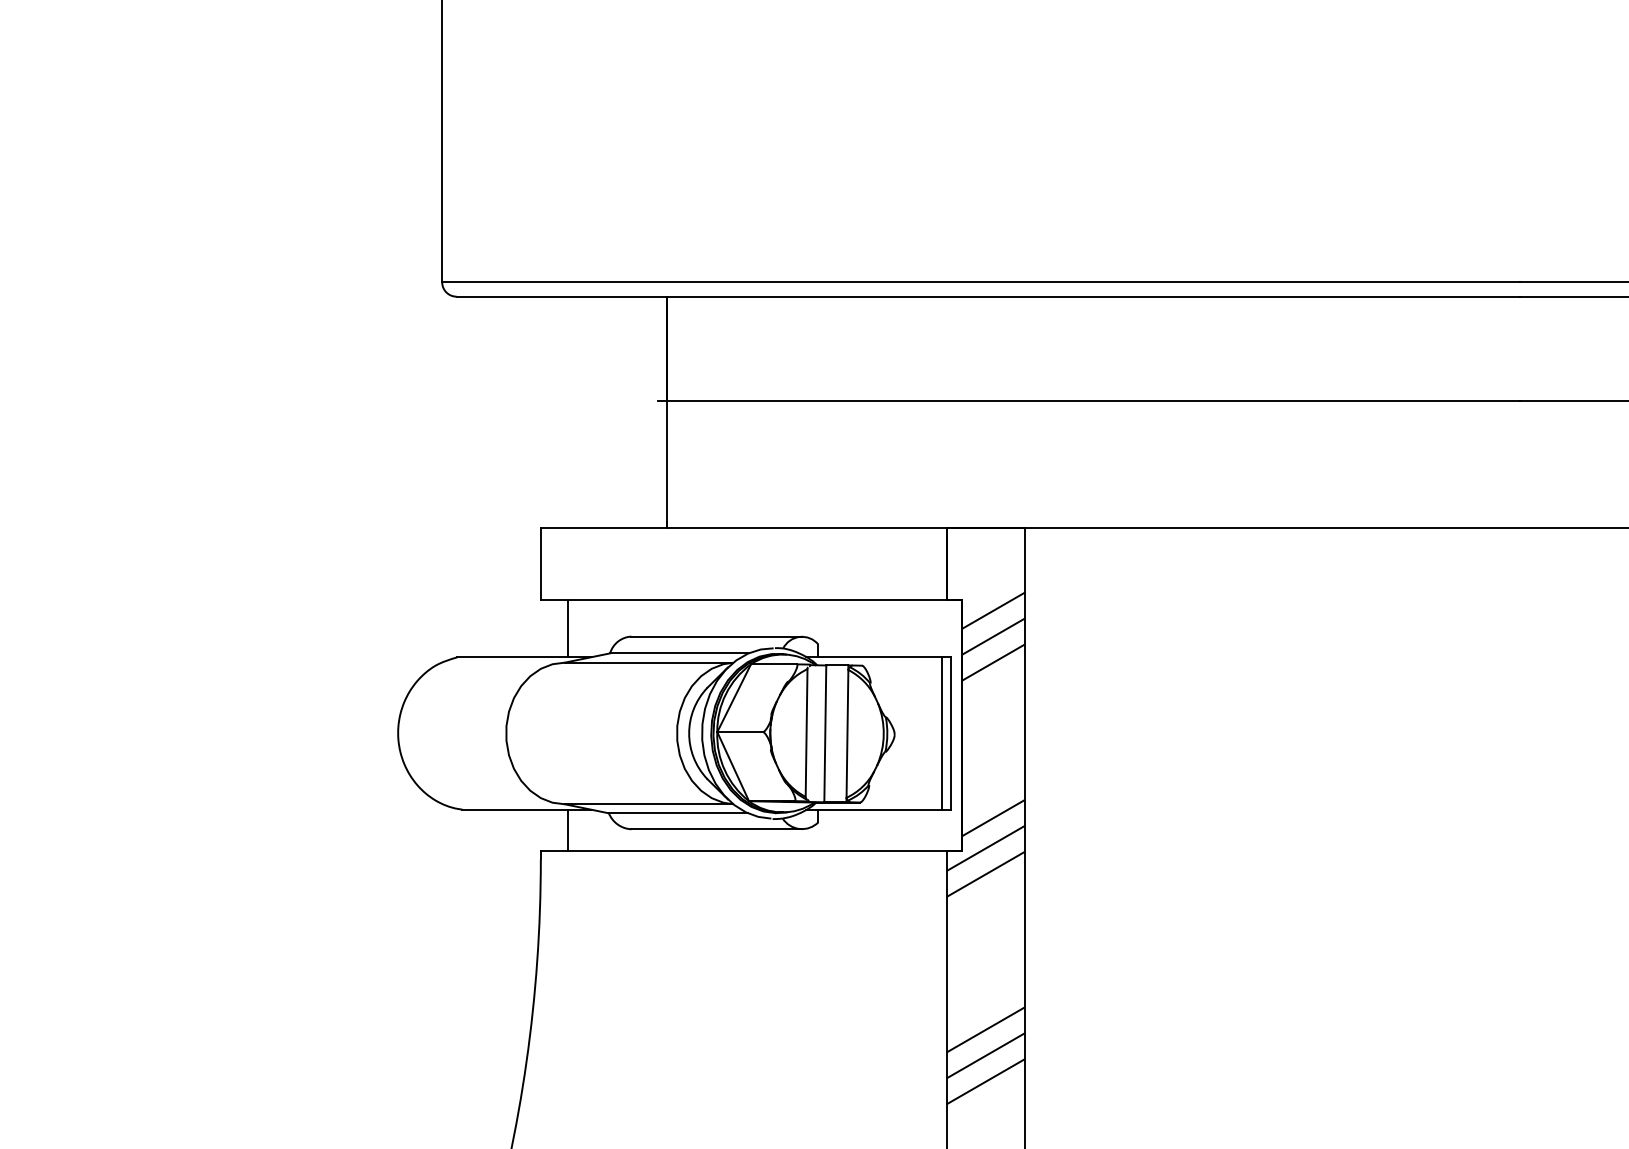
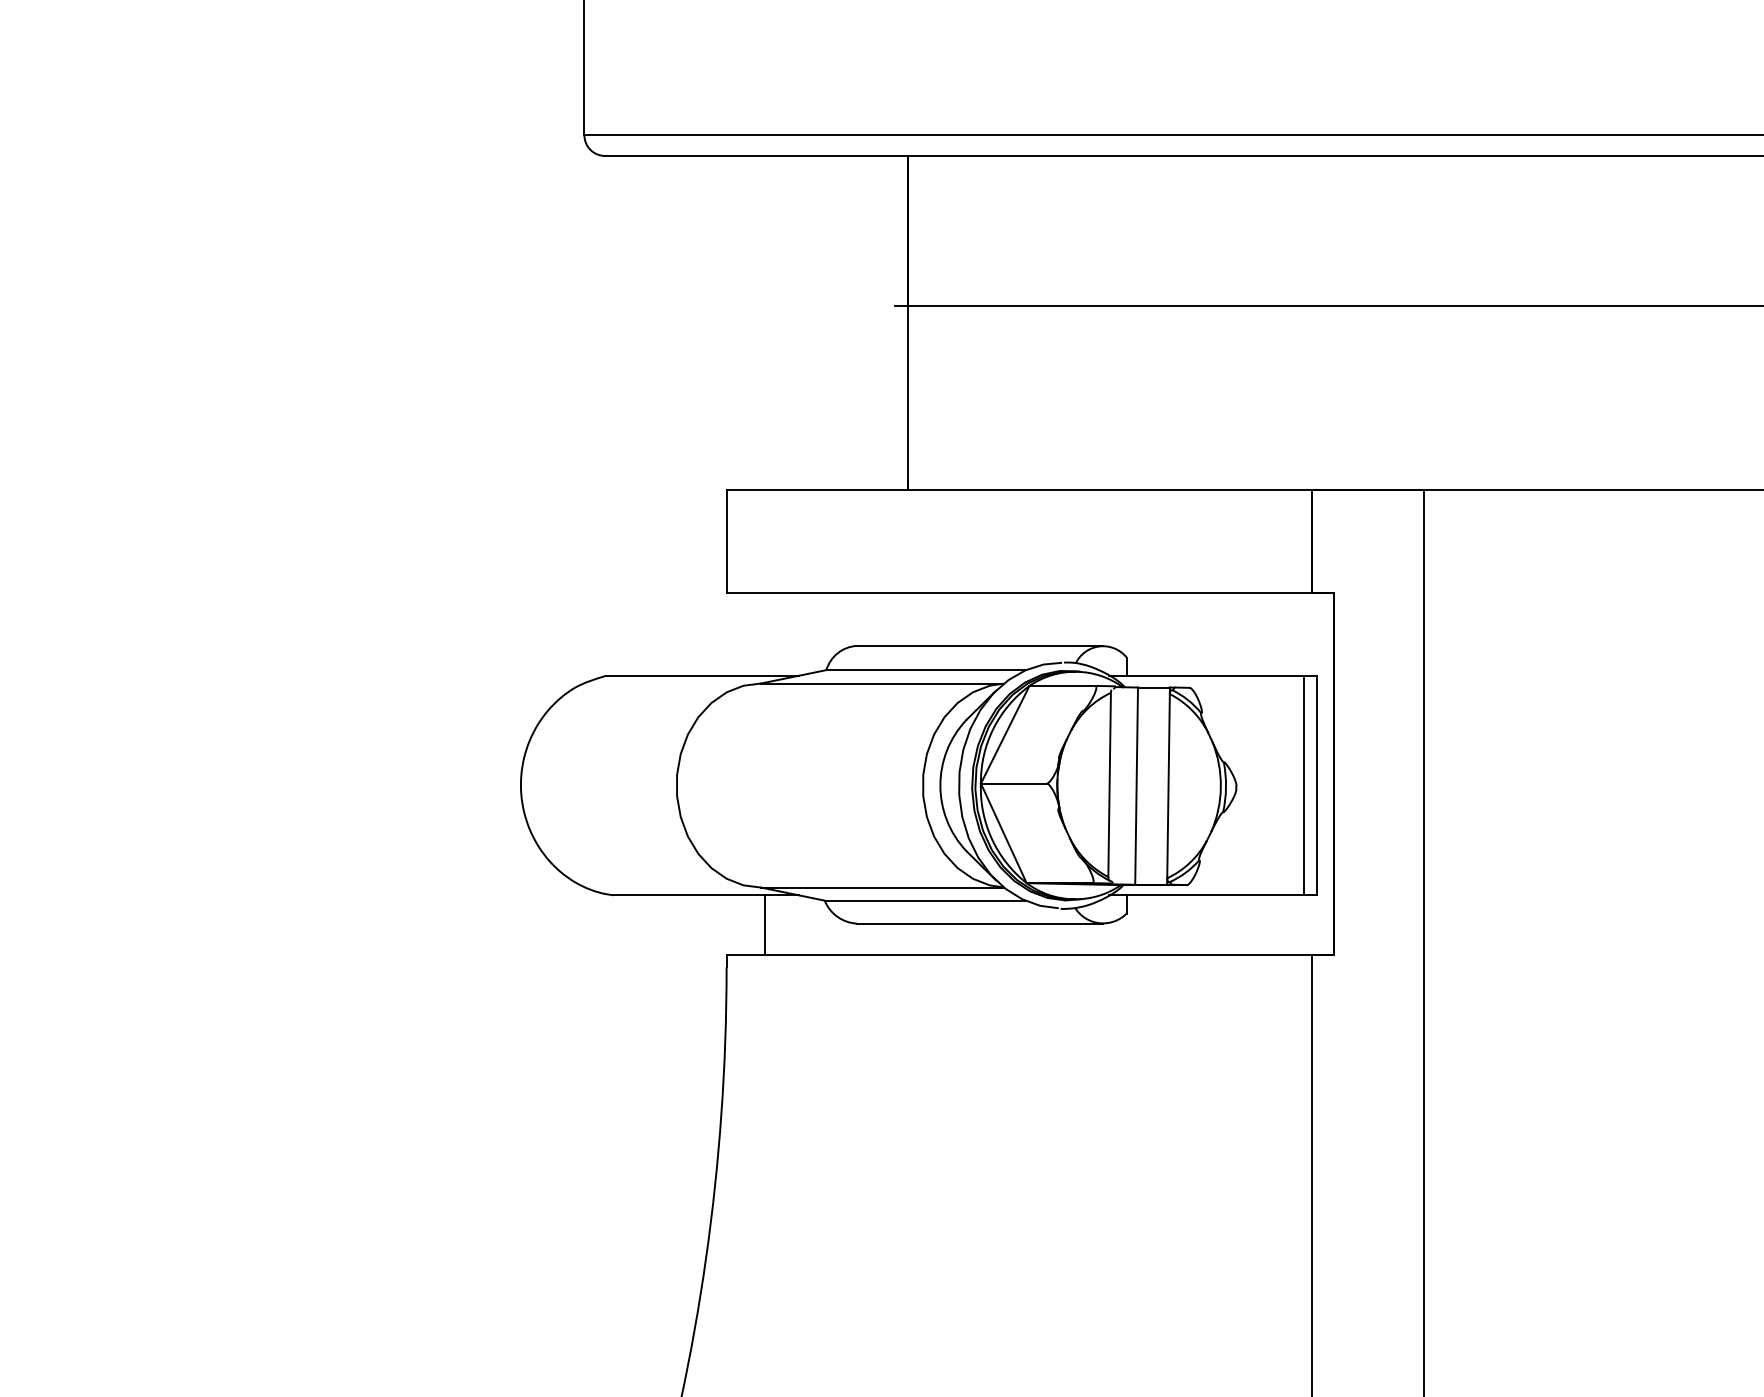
line: (567, 628) -> (765, 634), removed
hatch: (985, 848) -> (1367, 951), removed

